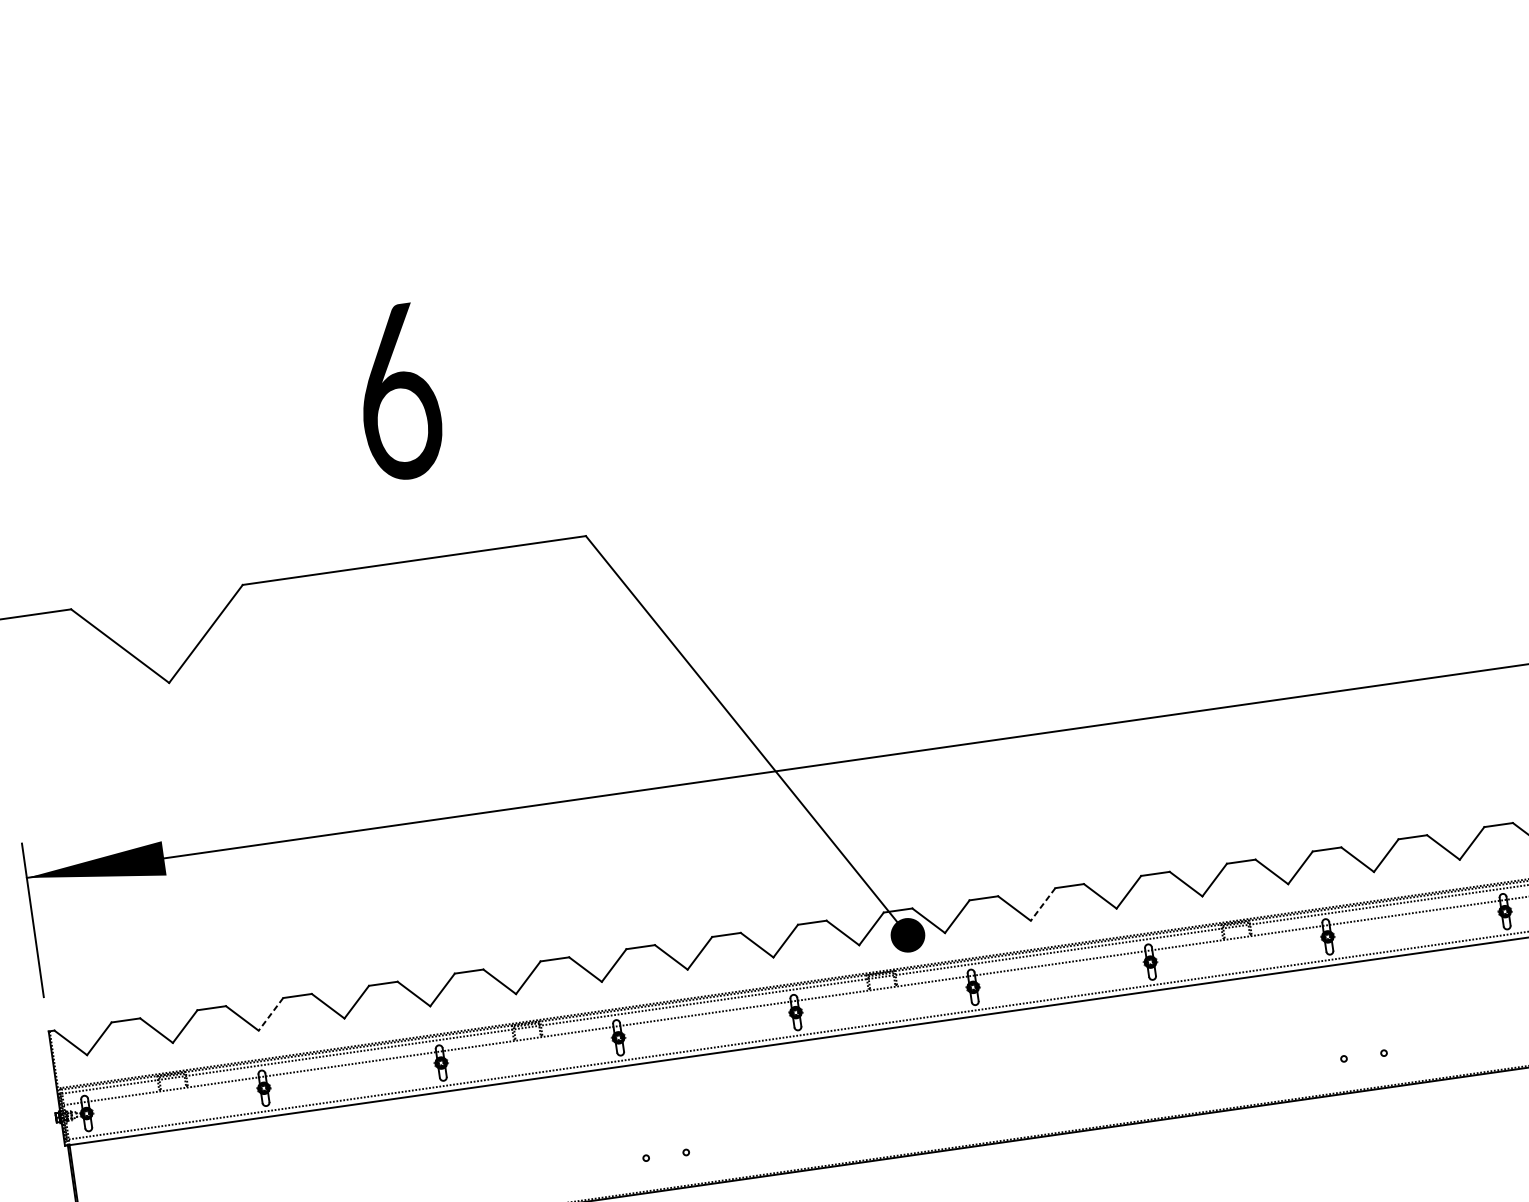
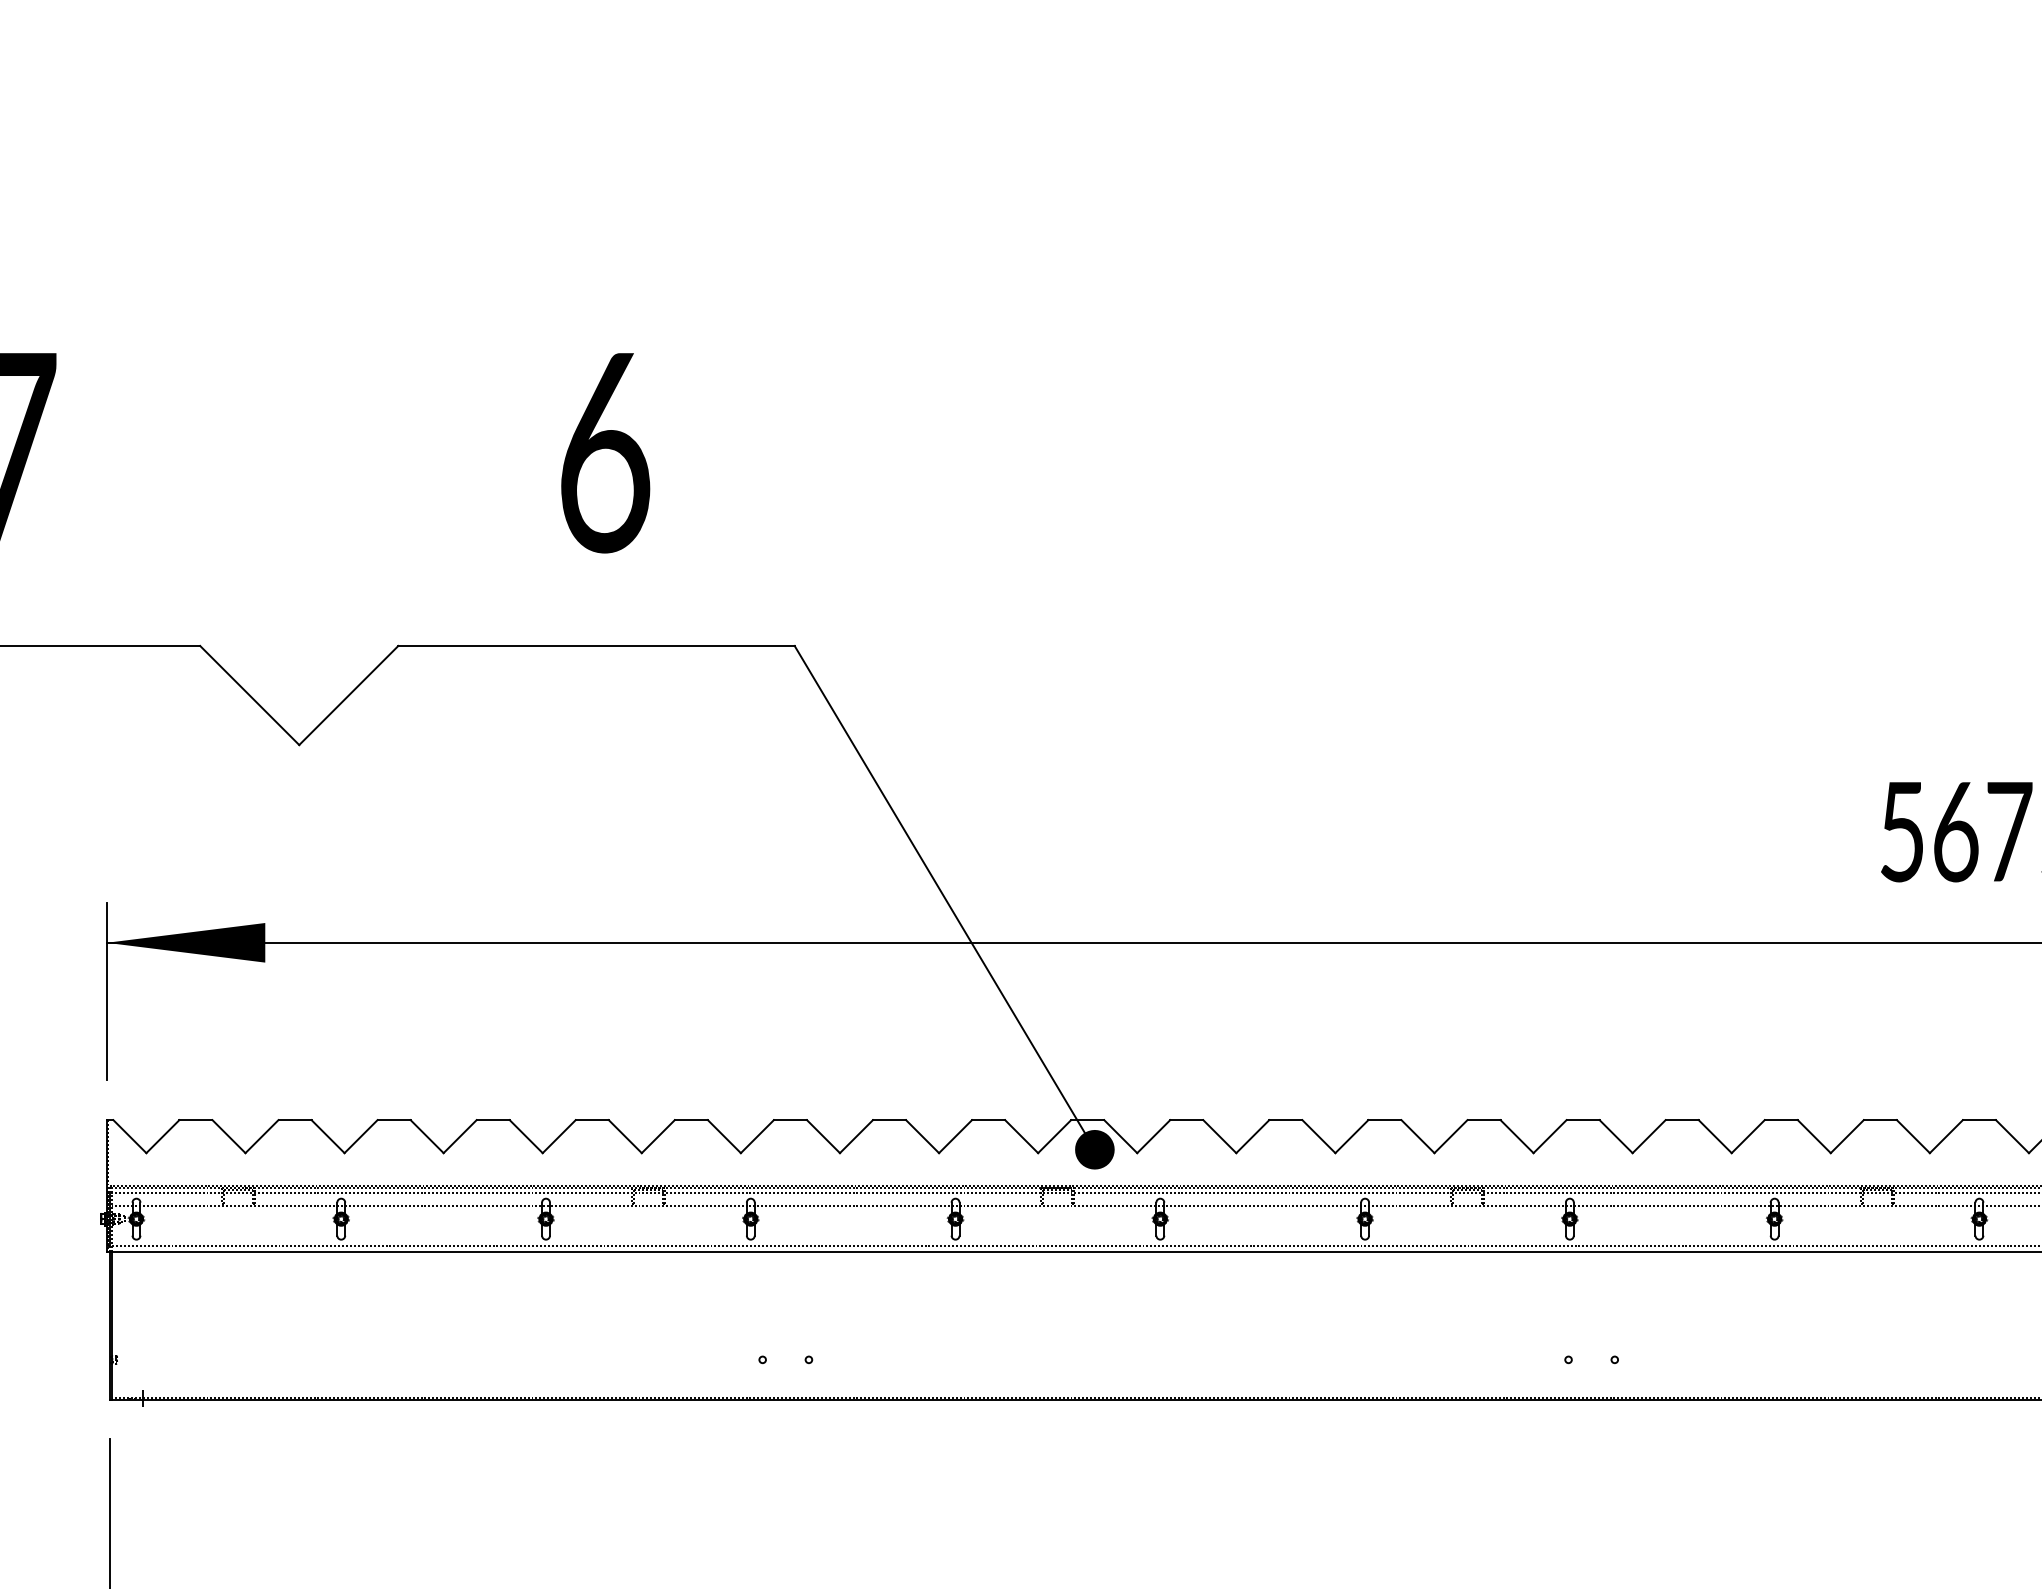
line: (1042, 904) -> (1252, 1136), dashed -> solid
line: (270, 1014) -> (360, 1136), dashed -> solid

